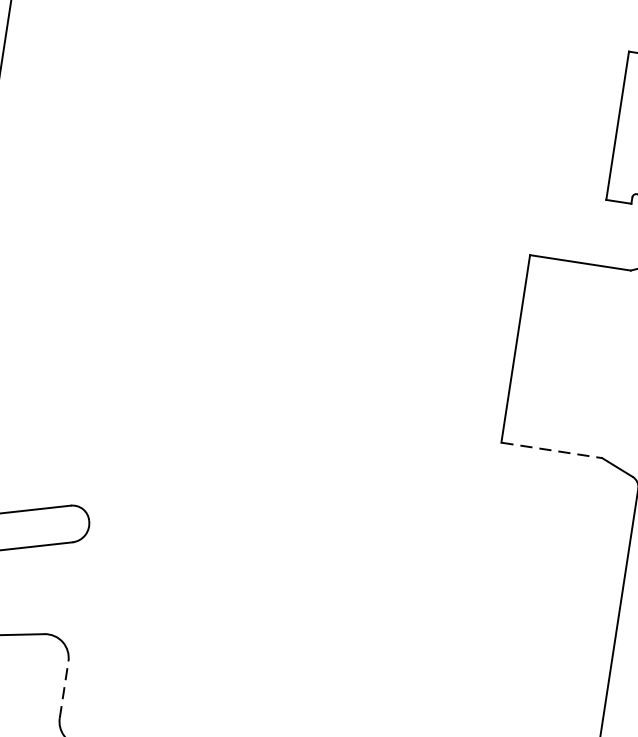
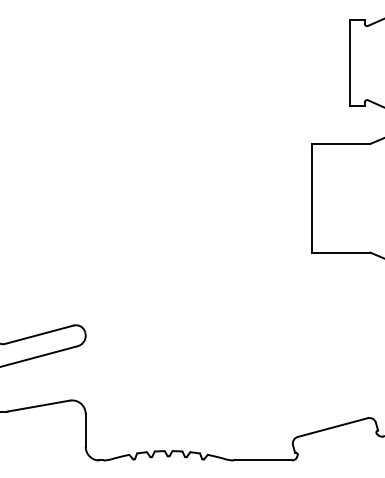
line: (552, 450) -> (341, 252), dashed -> solid
line: (63, 688) -> (85, 429), dashed -> solid

